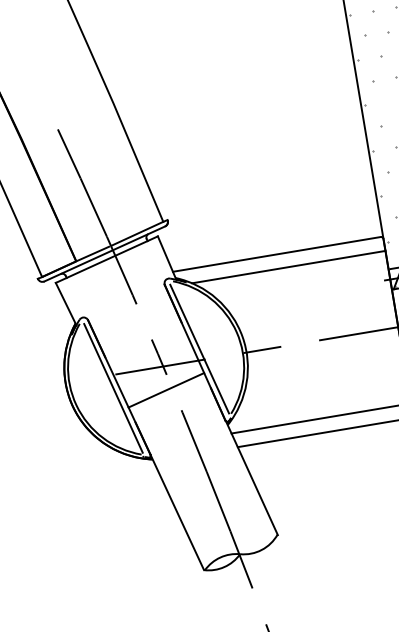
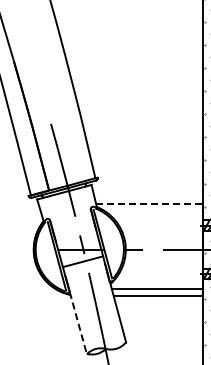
line: (276, 254) -> (148, 203), solid -> dashed
line: (288, 266) -> (153, 210), removed
line: (177, 511) -> (78, 322), solid -> dashed

